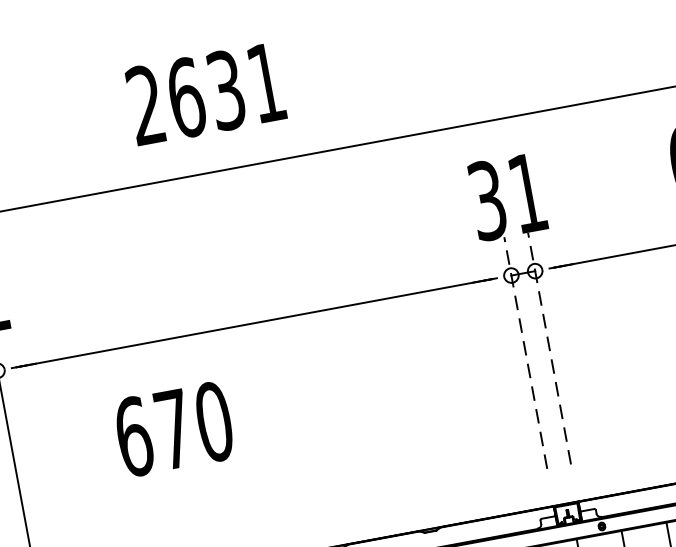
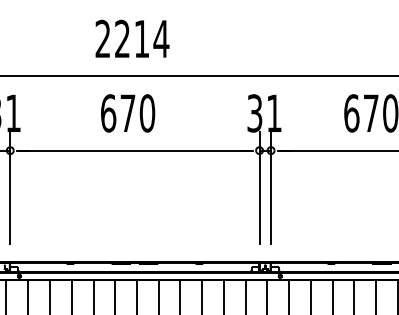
text: (227, 89) -> (142, 38), 2631 -> 2214
line: (550, 346) -> (271, 187), dashed -> solid
line: (525, 351) -> (259, 187), dashed -> solid
text: (175, 429) -> (128, 113), moved

